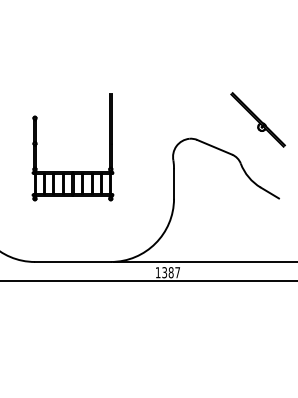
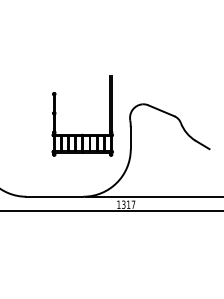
part: (257, 119) -> (193, 89), removed
part: (72, 171) -> (82, 134), moved
text: (170, 272) -> (128, 204), 1387 -> 1317

